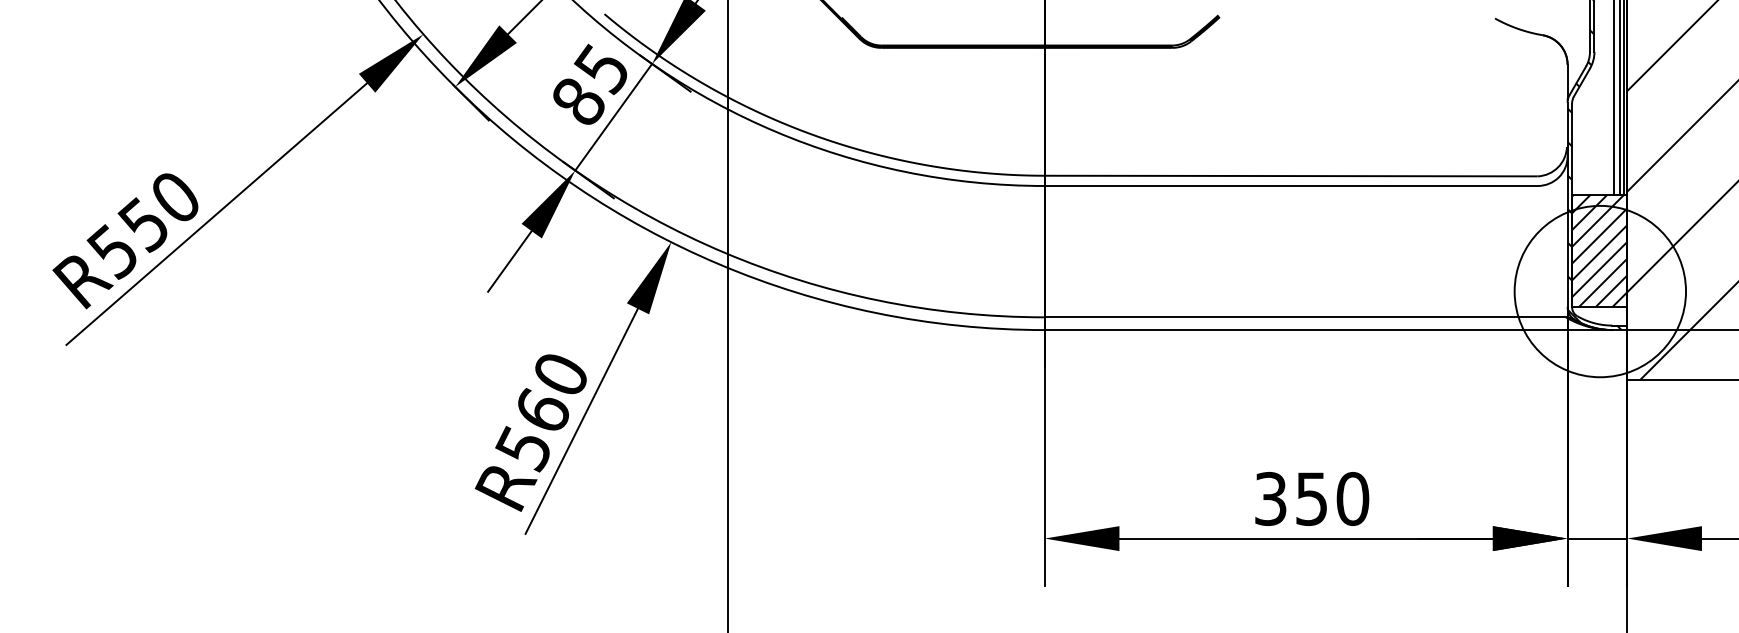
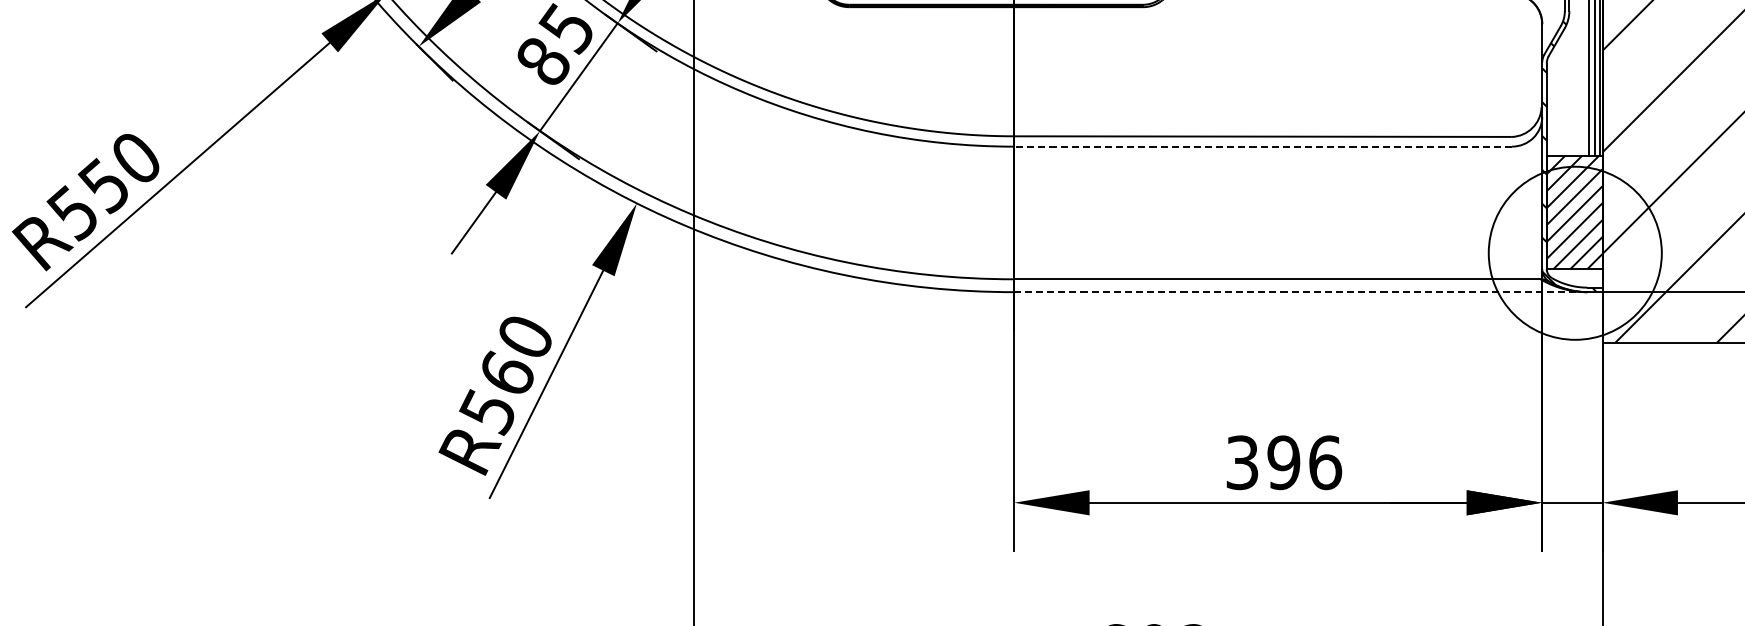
line: (1290, 186) -> (1262, 147), solid -> dashed
line: (1328, 330) -> (1300, 292), solid -> dashed
text: (1332, 498) -> (1304, 462), 350 -> 396

